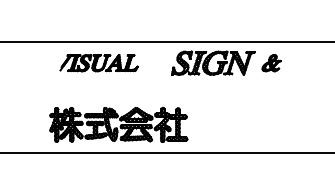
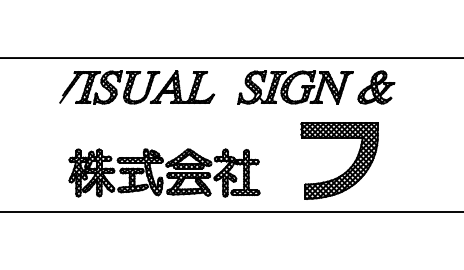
part: (98, 62) -> (136, 86), size x1.43
part: (271, 62) -> (376, 86), size x1.43
part: (250, 122) -> (347, 169), added

